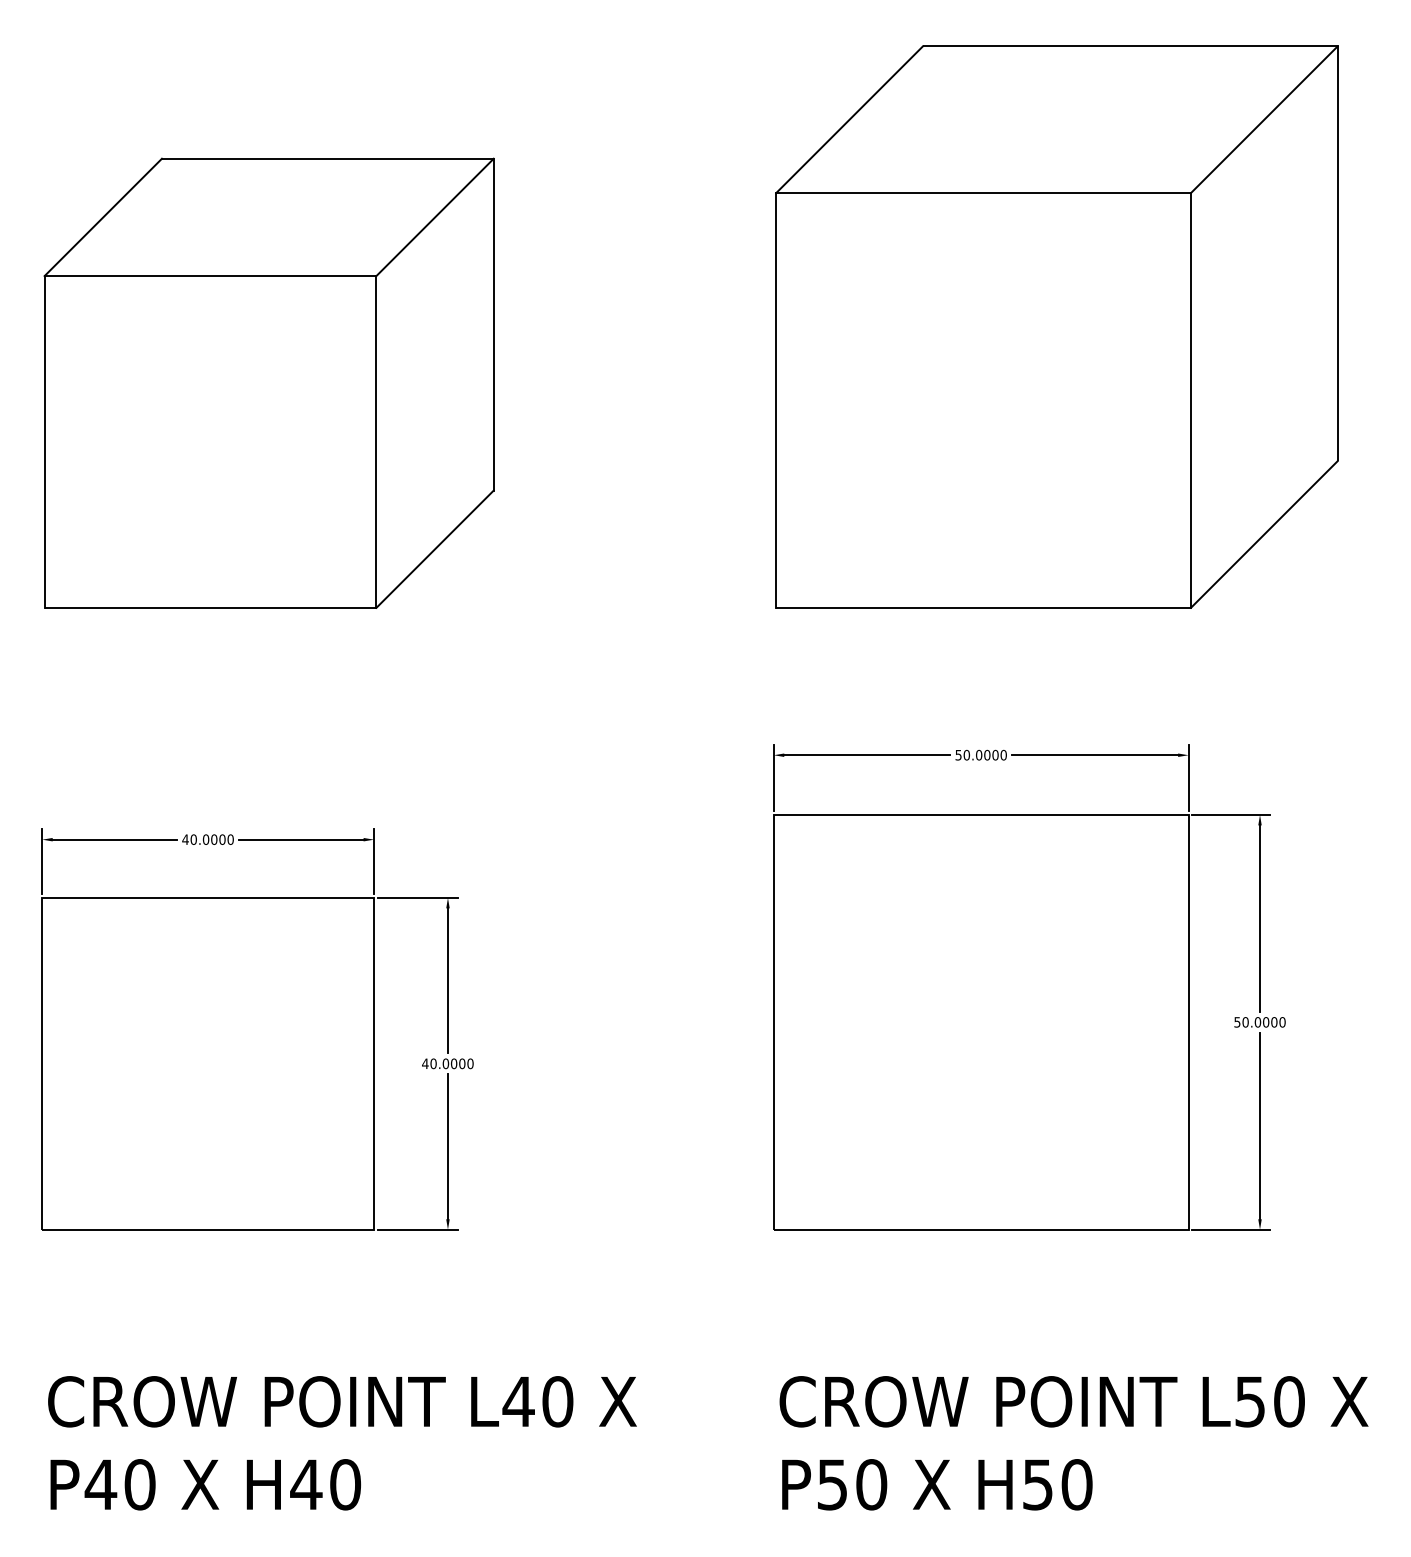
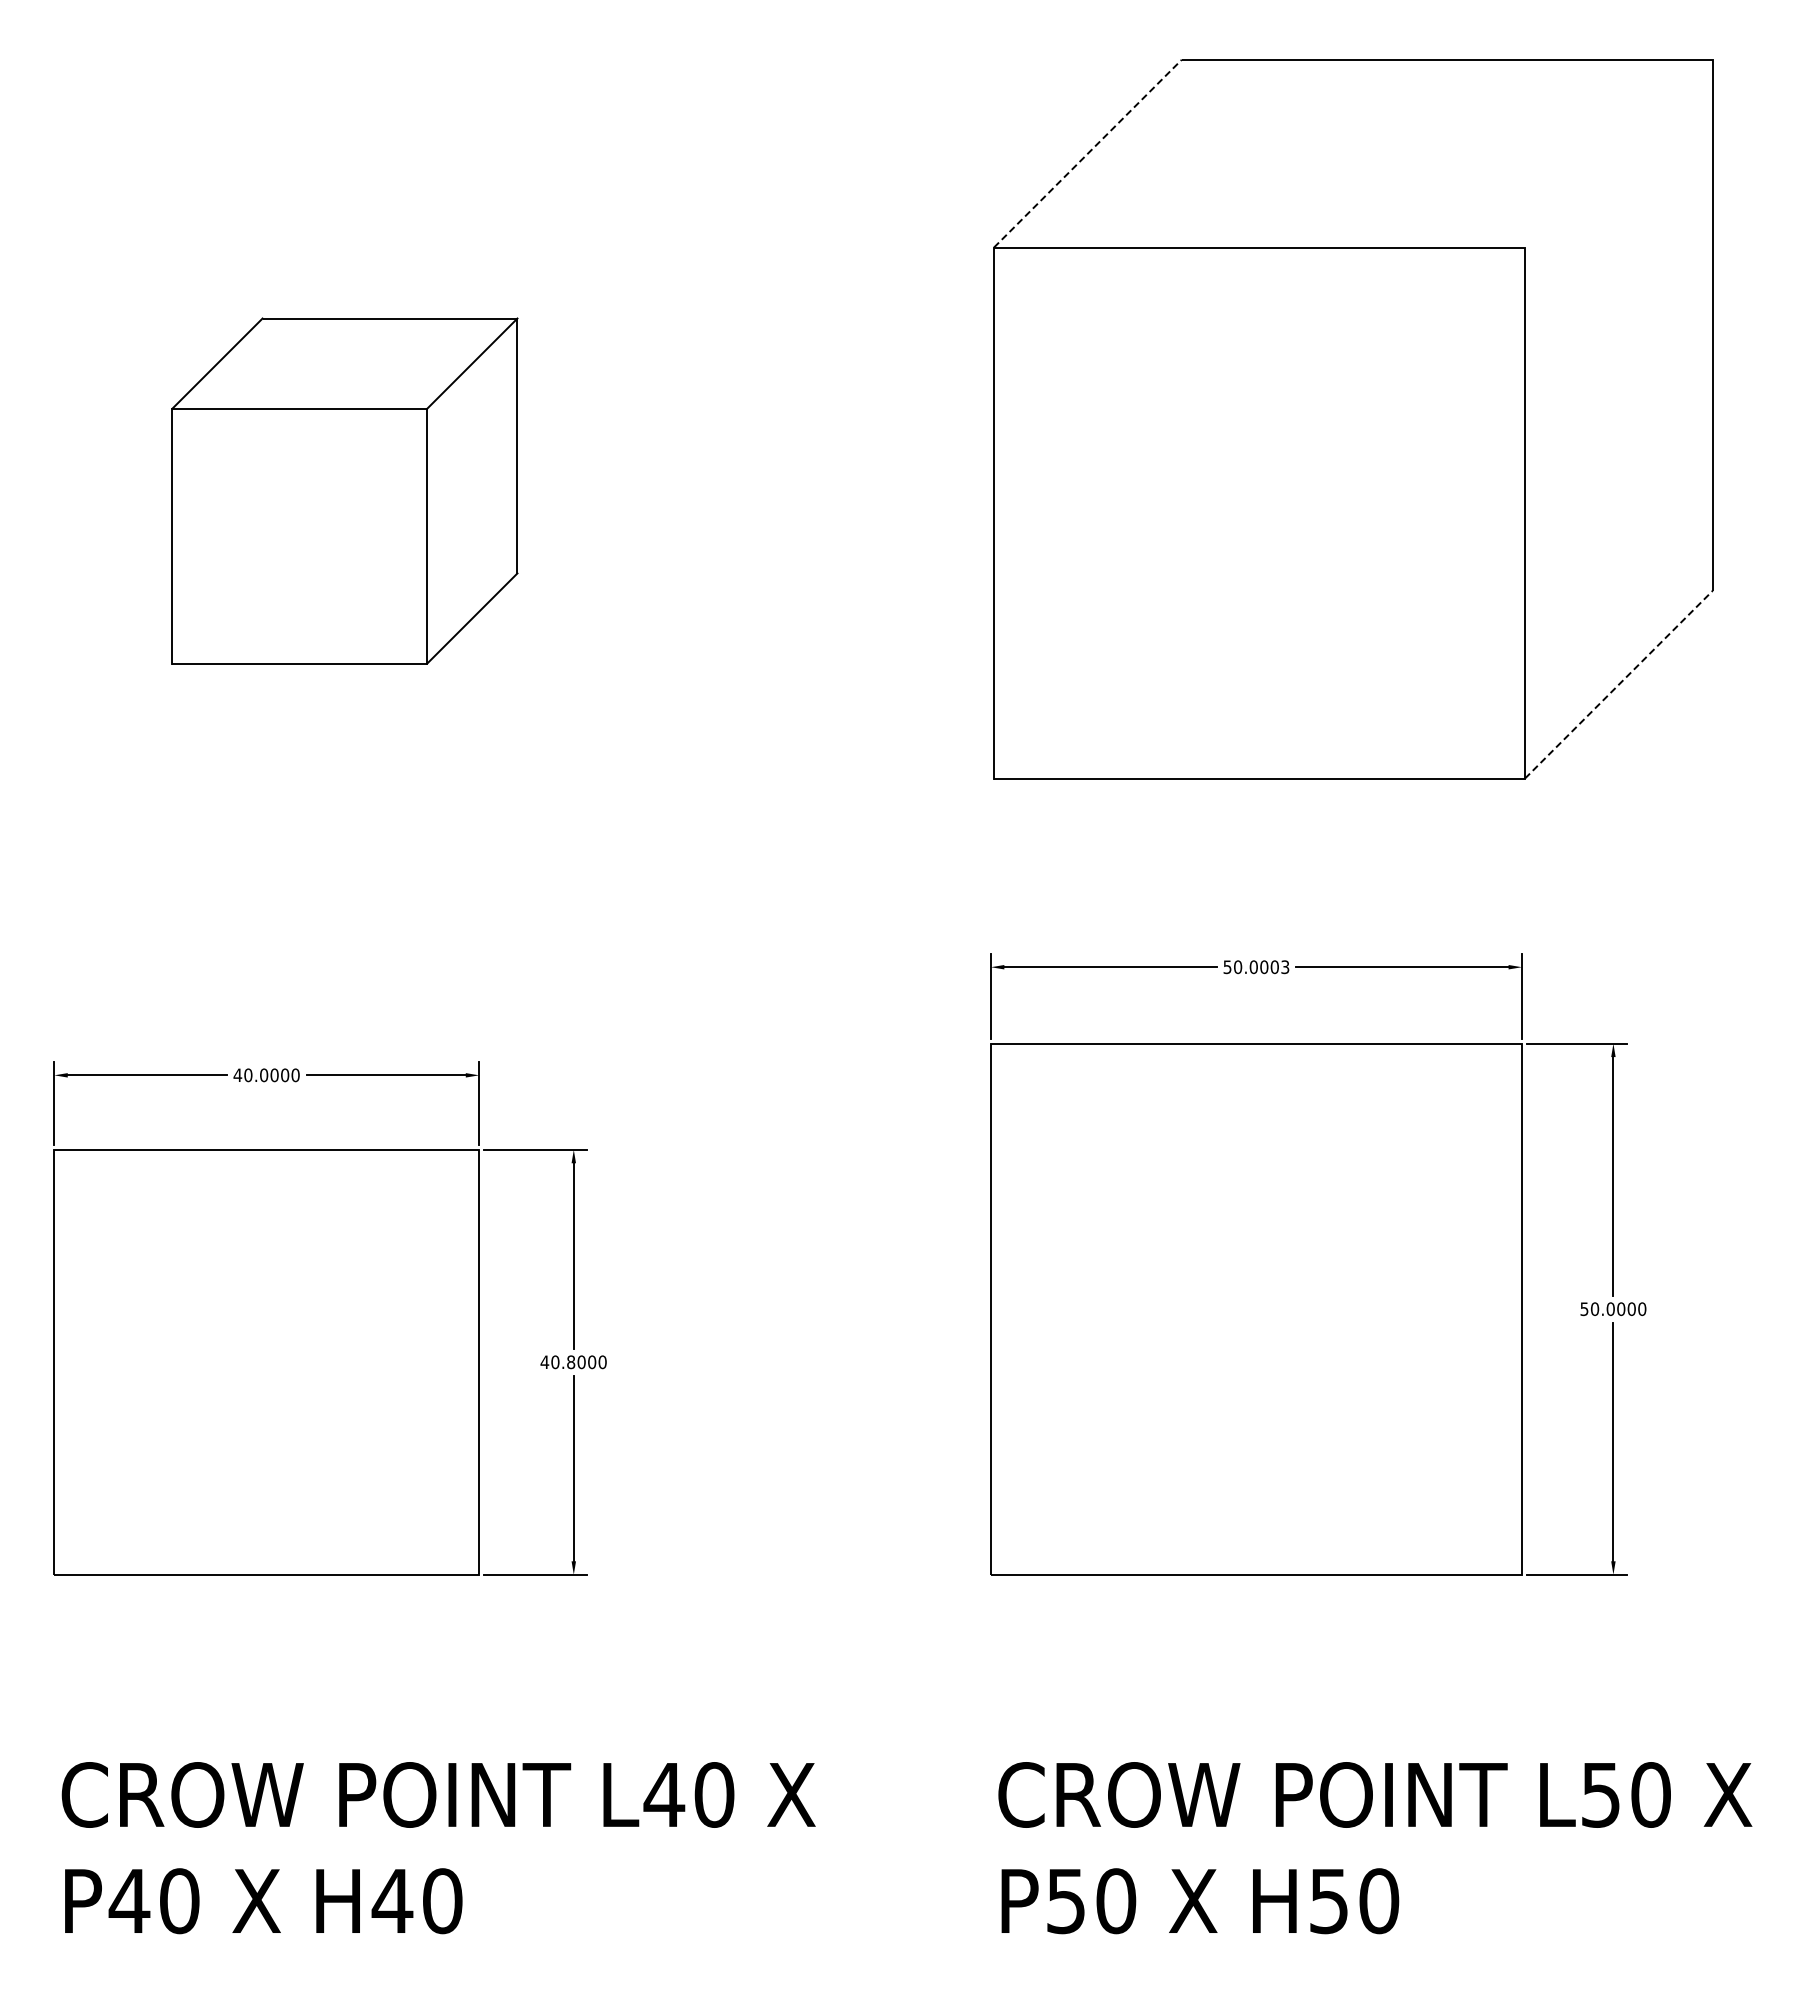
line: (849, 119) -> (1087, 153), solid -> dashed
line: (1263, 119) -> (1618, 153), removed
part: (268, 382) -> (344, 490), size x0.6
line: (1263, 534) -> (1618, 684), solid -> dashed
text: (1003, 754) -> (1285, 966), 50.0000 -> 50.0003
text: (446, 1063) -> (571, 1361), 40.0000 -> 40.8000

